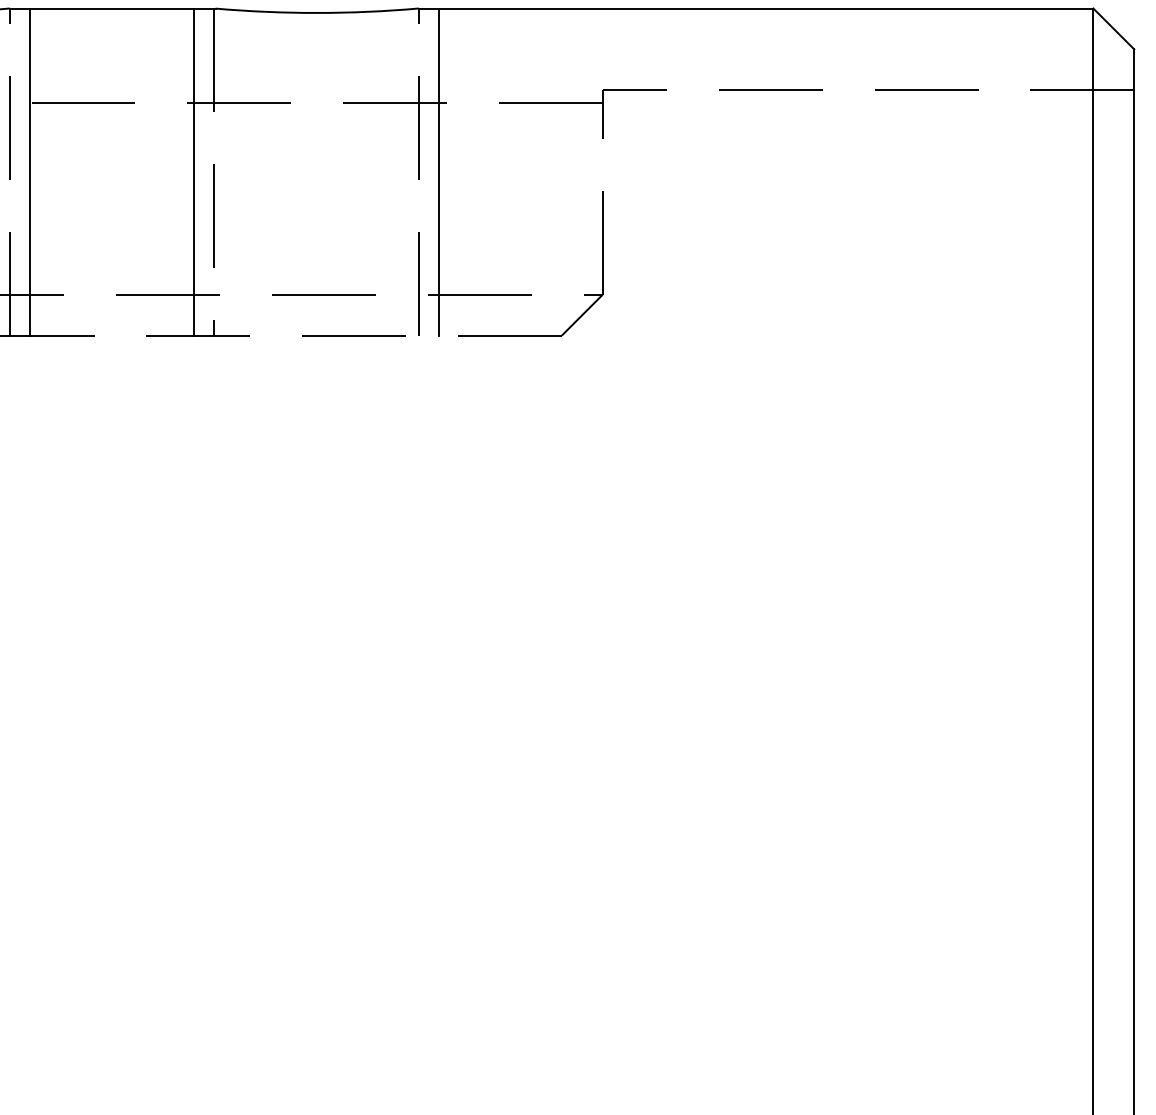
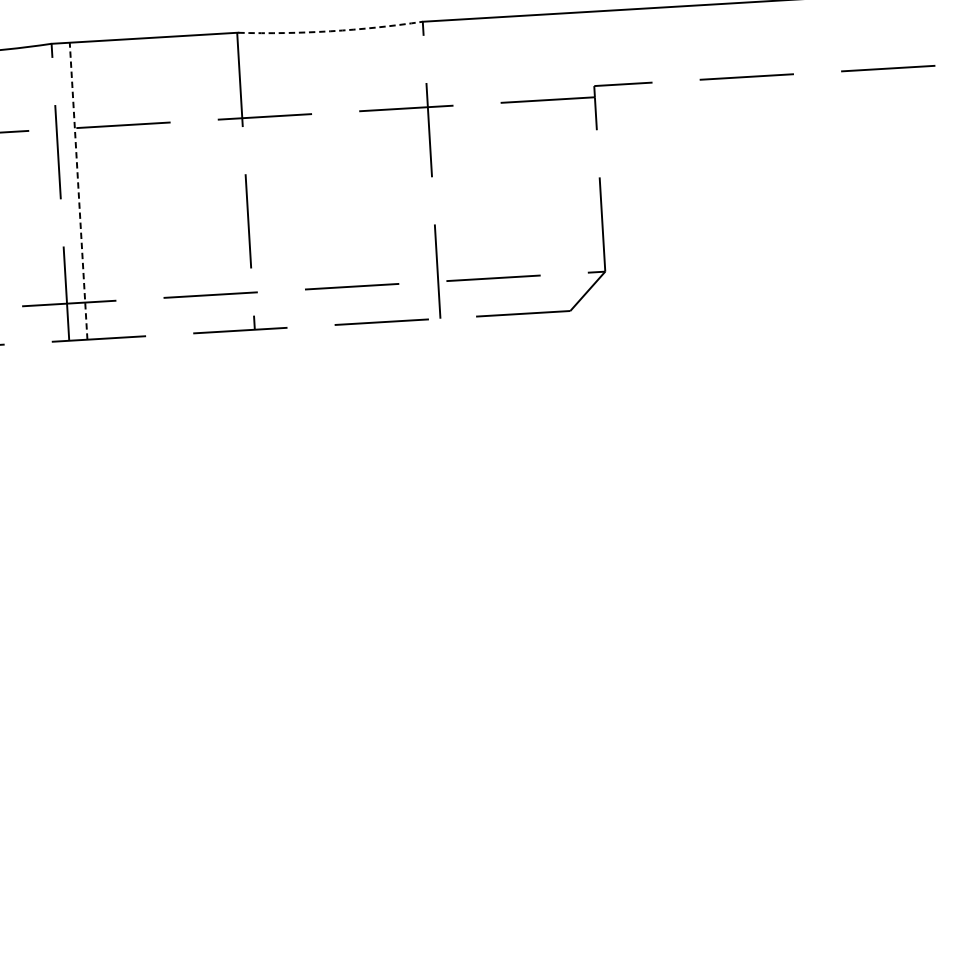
arc: (317, 12) -> (331, 30), solid -> dashed
line: (193, 171) -> (227, 181), removed
line: (439, 171) -> (450, 168), removed
line: (29, 172) -> (78, 191), solid -> dashed

